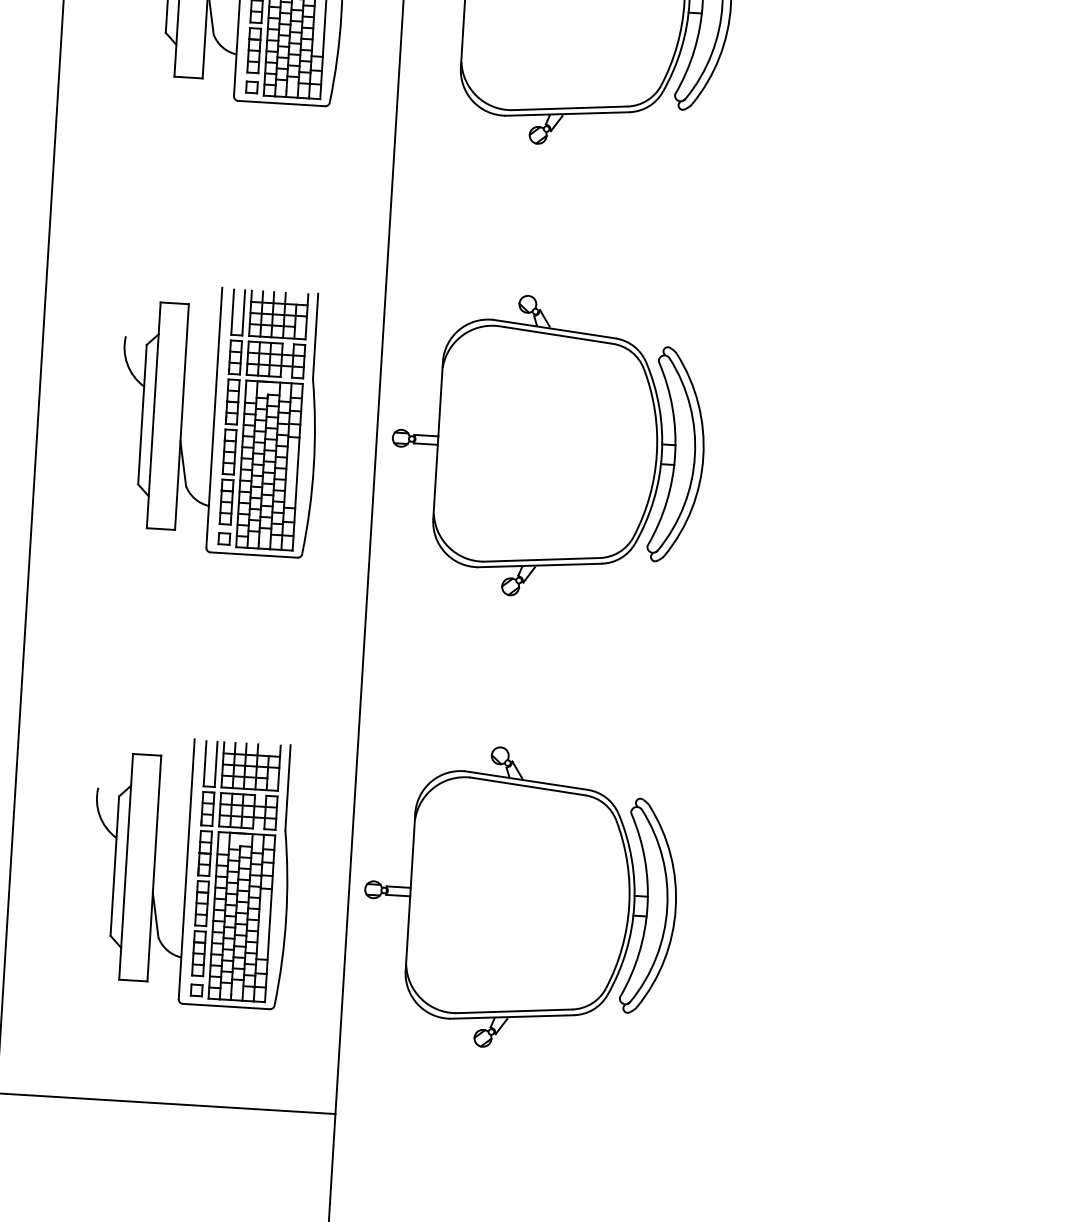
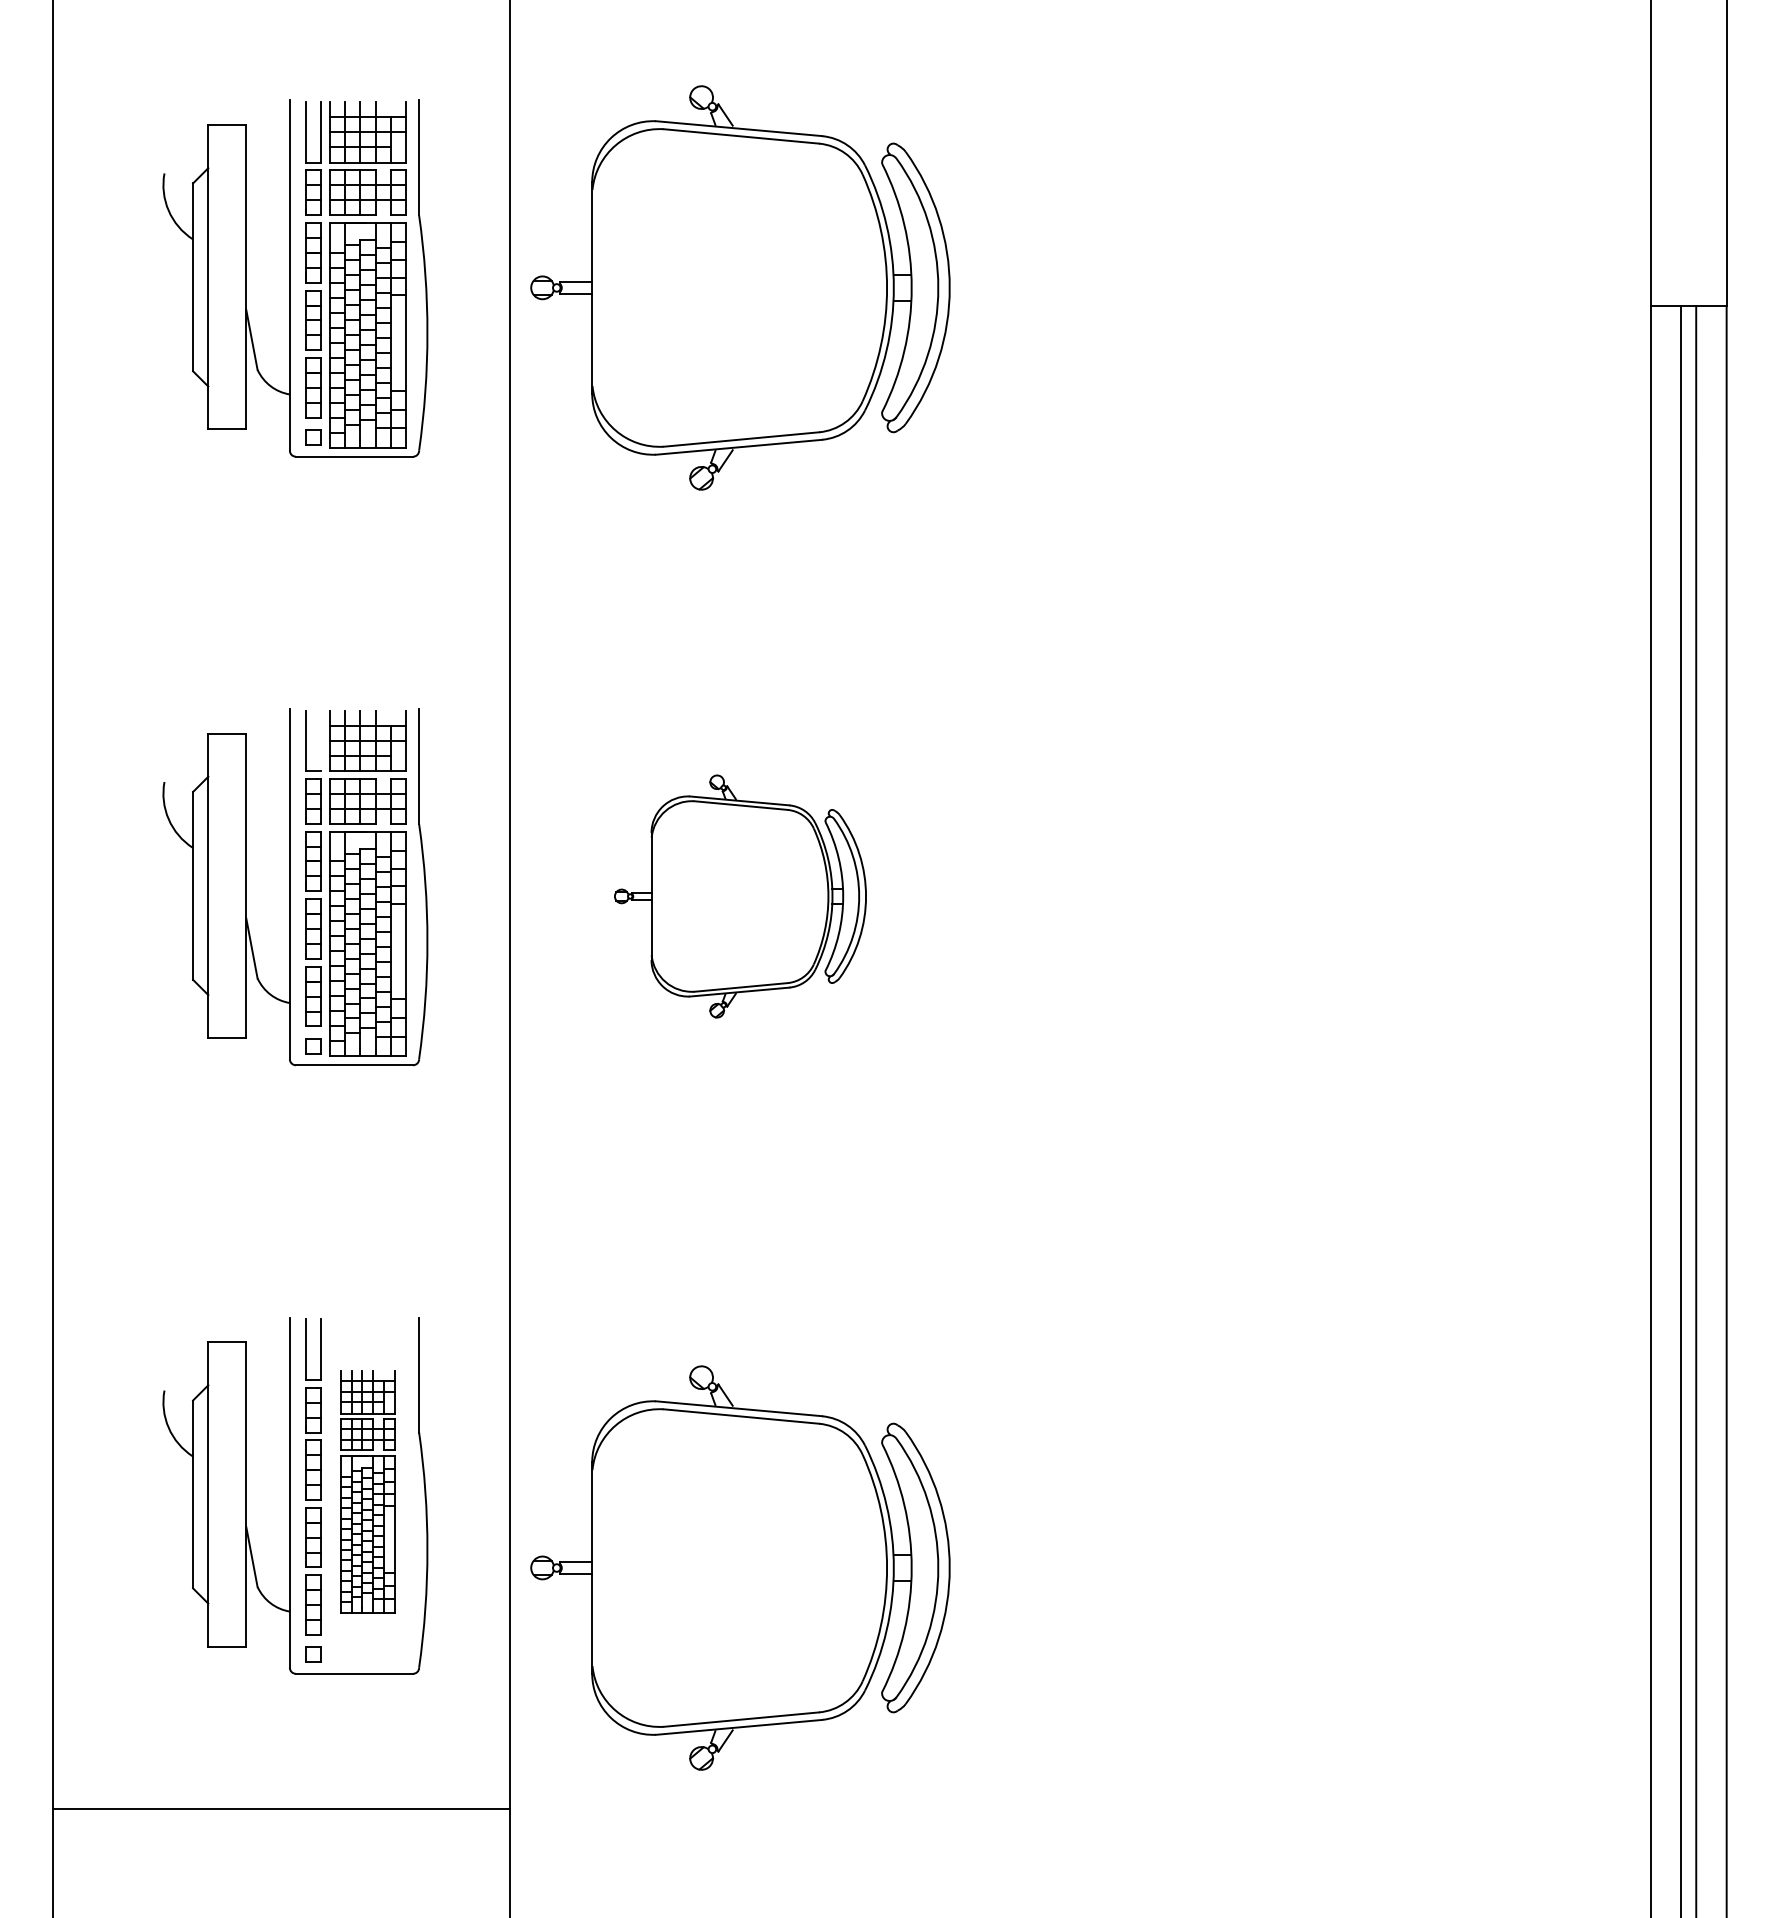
line: (243, 312) -> (320, 740), removed
part: (548, 447) -> (740, 896), size x0.6
part: (244, 871) -> (367, 1491), size x0.7
part: (520, 898) -> (740, 1567), moved

